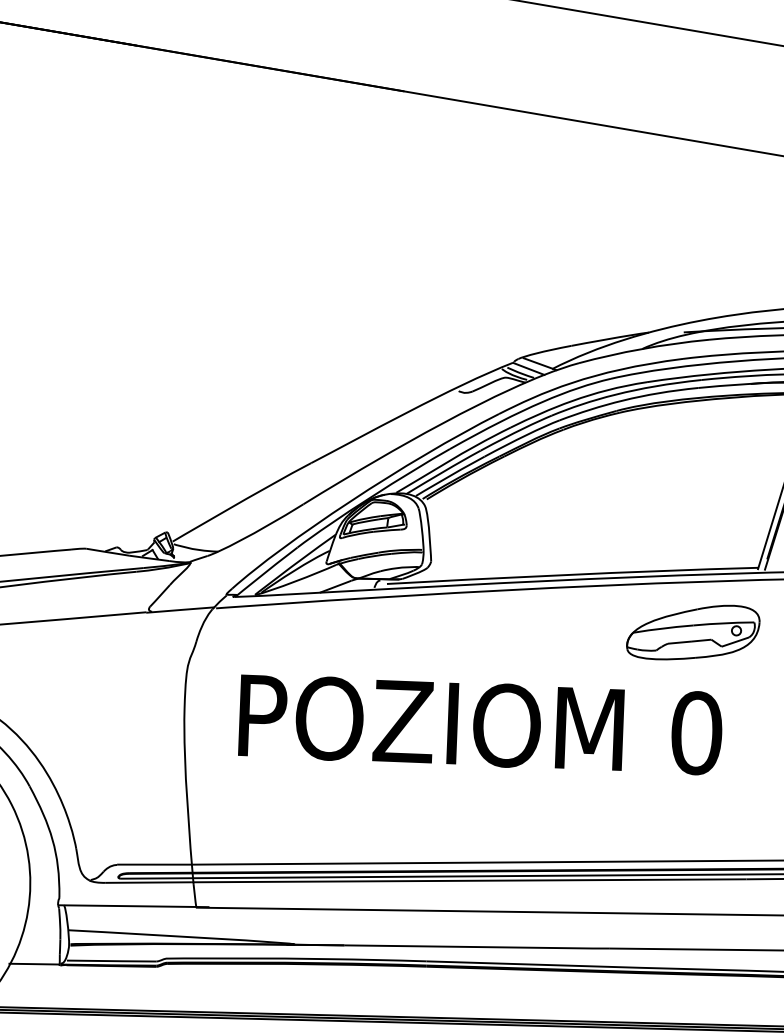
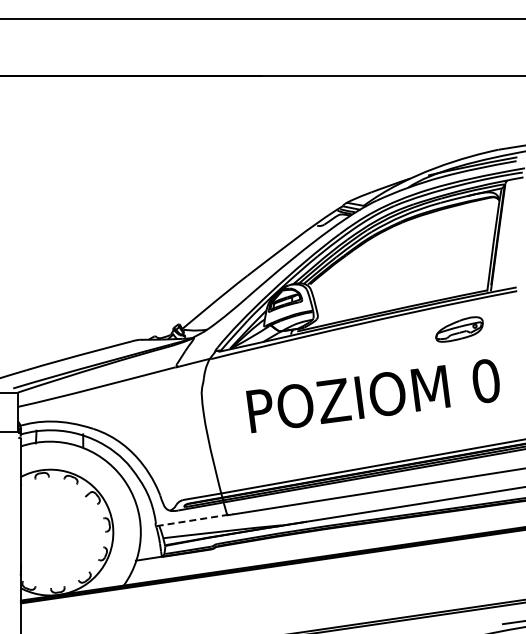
part: (693, 632) -> (459, 329), size x0.7
text: (477, 725) -> (372, 396), moved
line: (134, 907) -> (195, 520), solid -> dashed

